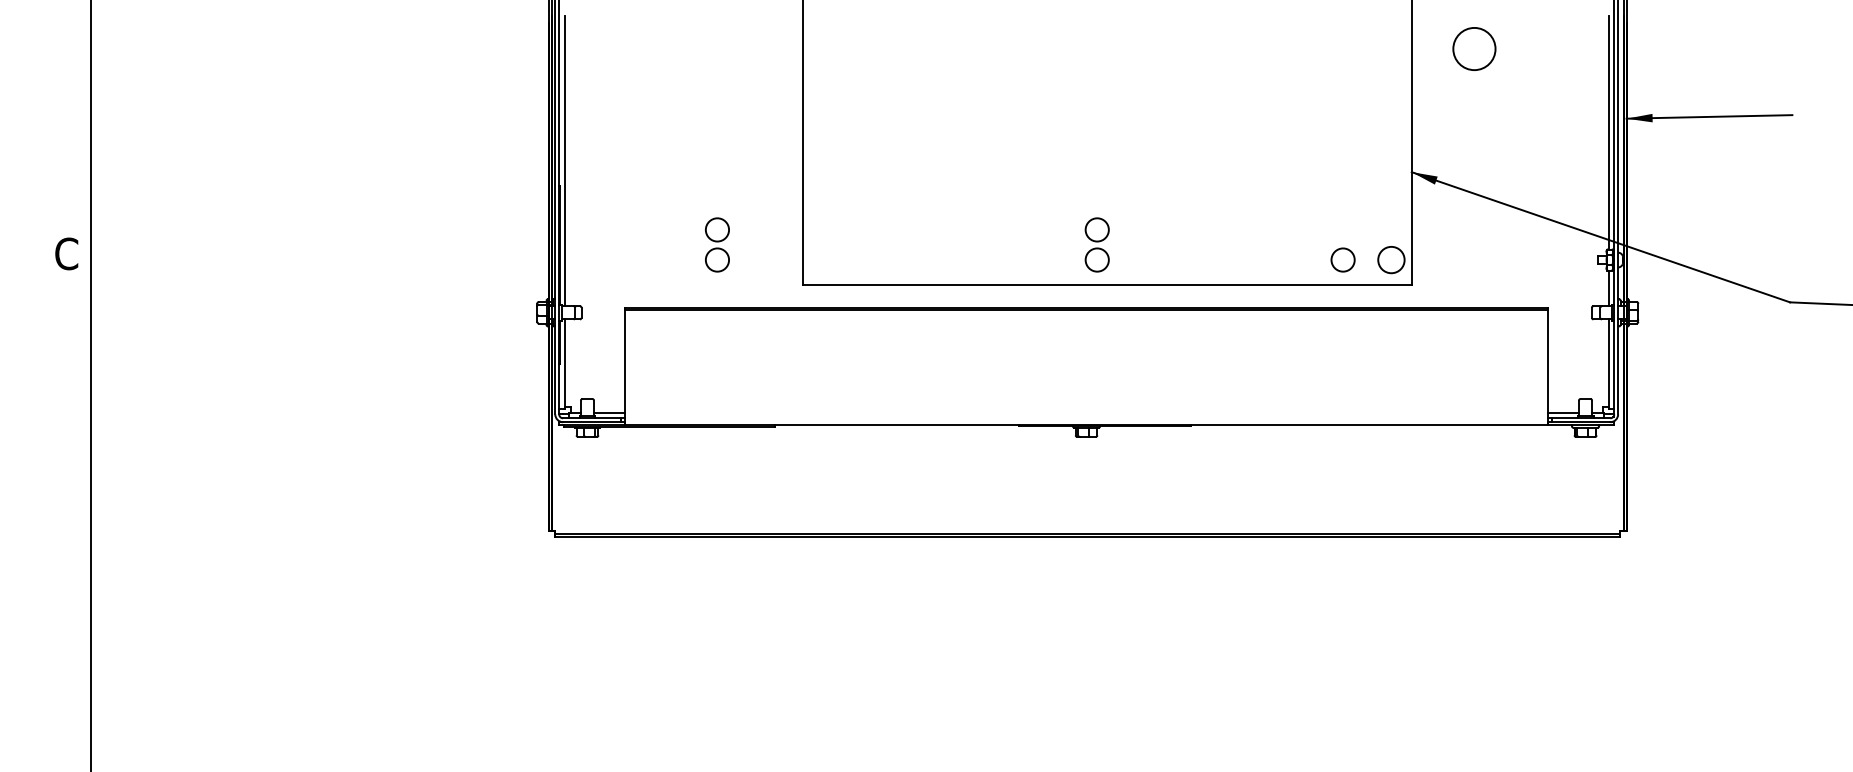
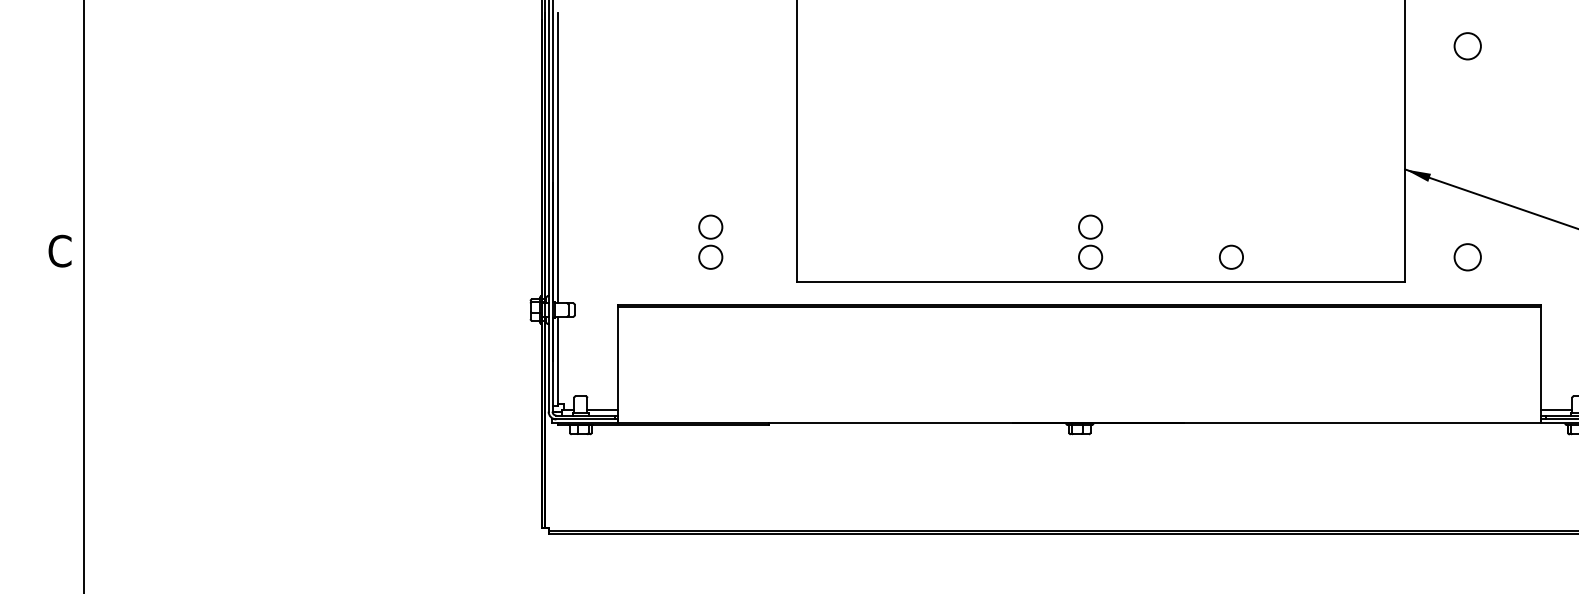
circle: (1474, 48) -> (1467, 45), size x0.62
circle: (1342, 259) -> (1230, 256), moved
circle: (1391, 260) -> (1467, 257), moved

